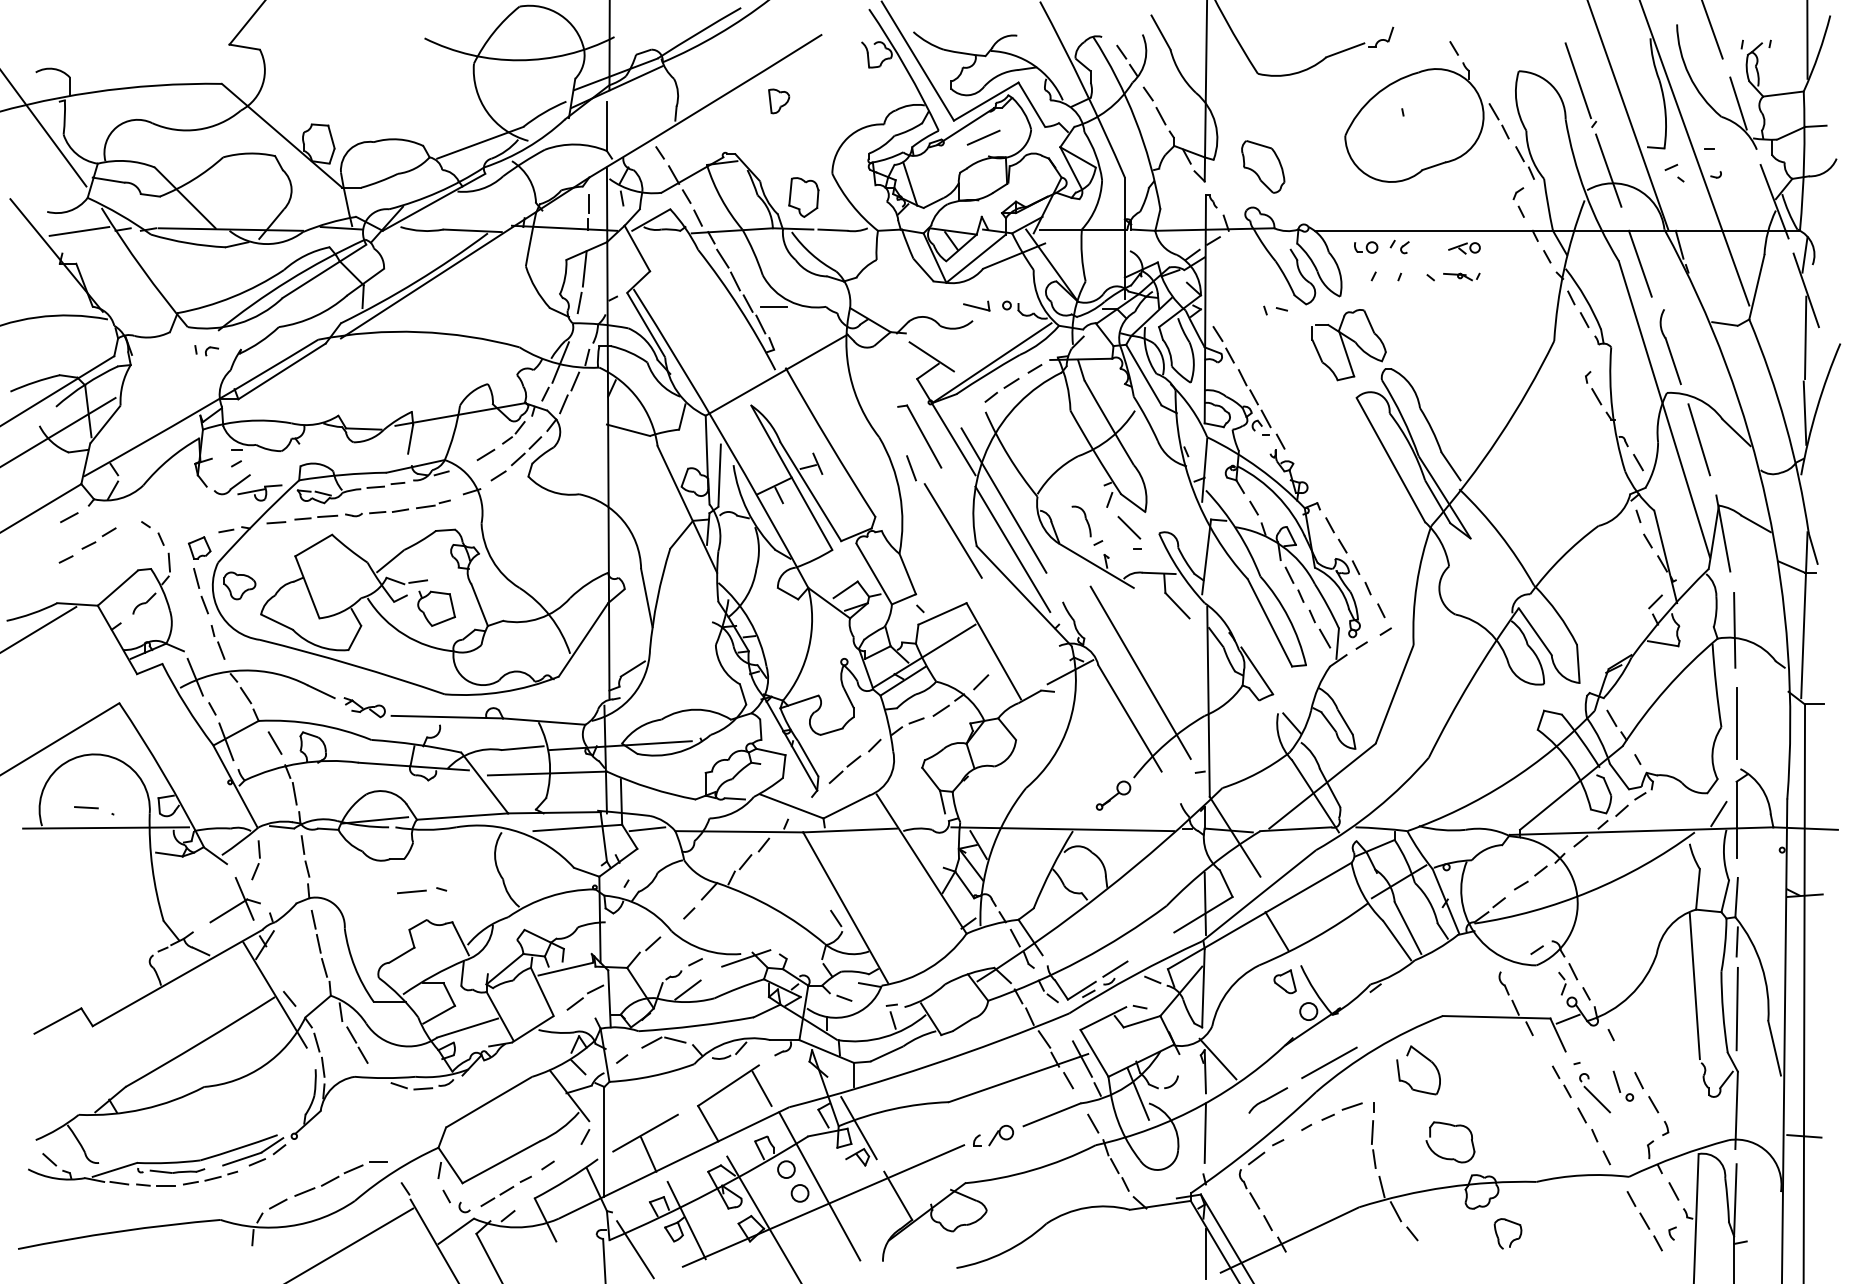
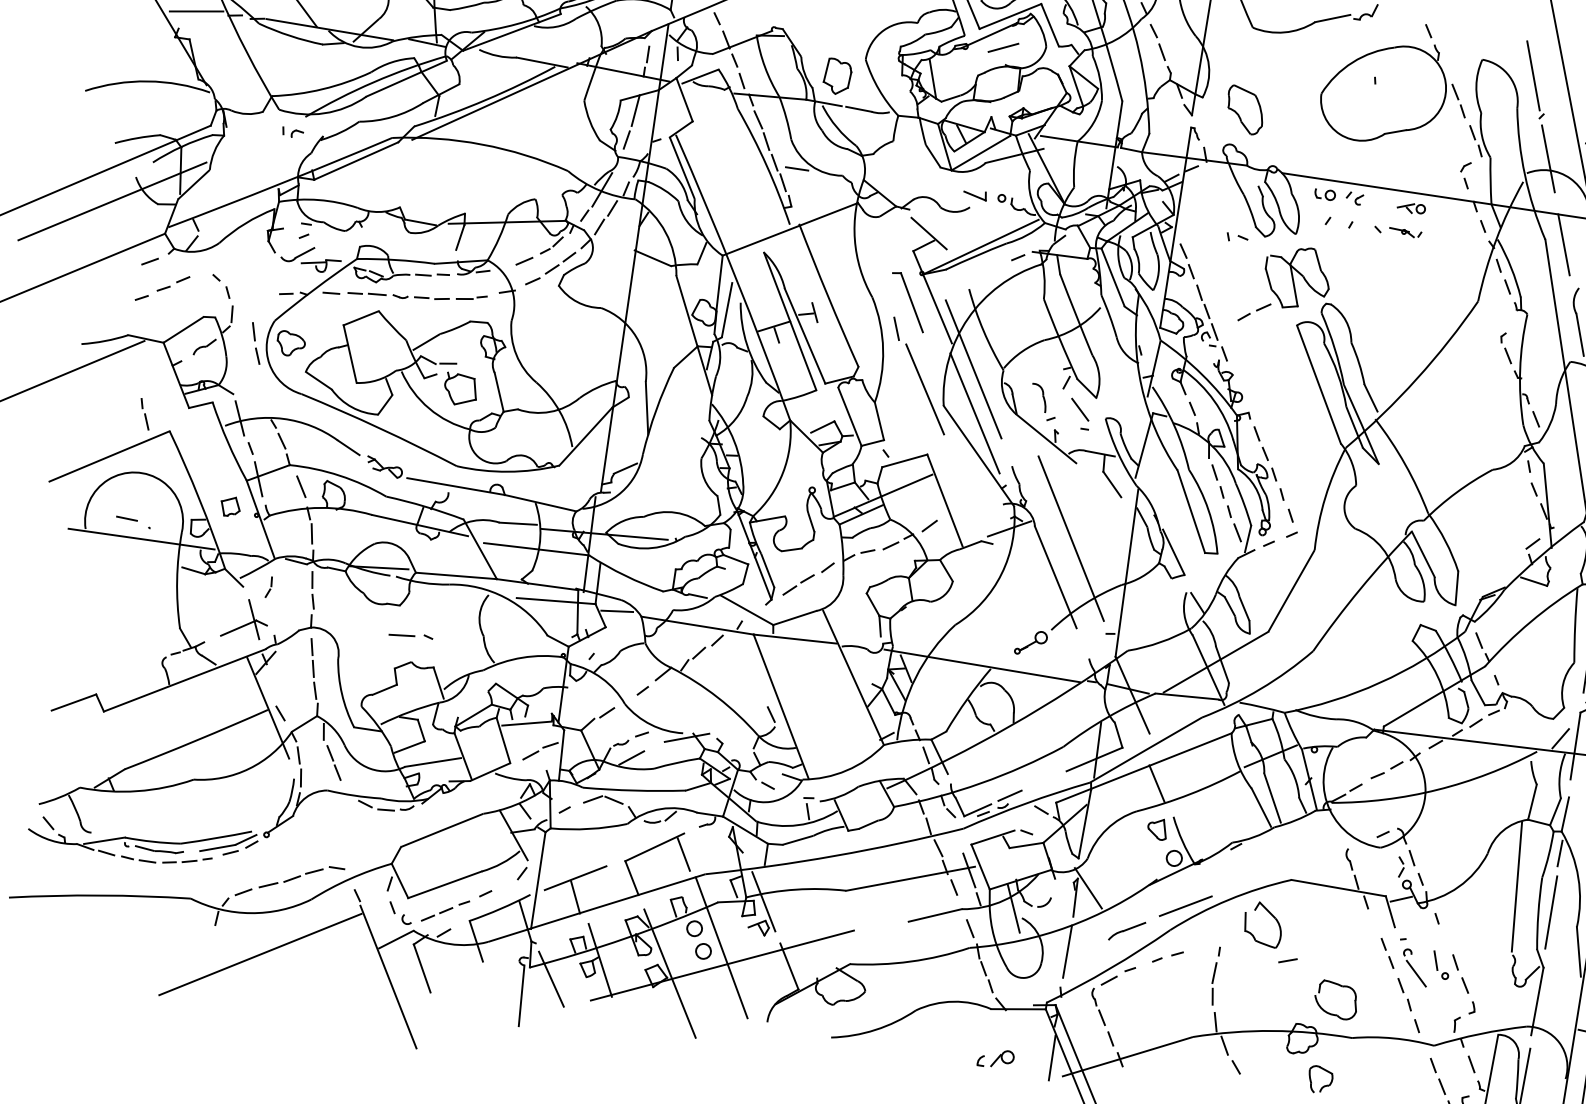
part: (1001, 390) -> (1253, 312), moved
part: (199, 547) -> (230, 506), moved
part: (217, 642) -> (144, 414), moved
part: (255, 860) -> (268, 587), size x0.6
line: (1351, 1106) -> (1287, 960), moved
part: (993, 1135) -> (996, 1058), moved
part: (1445, 1157) -> (1329, 1012), moved

